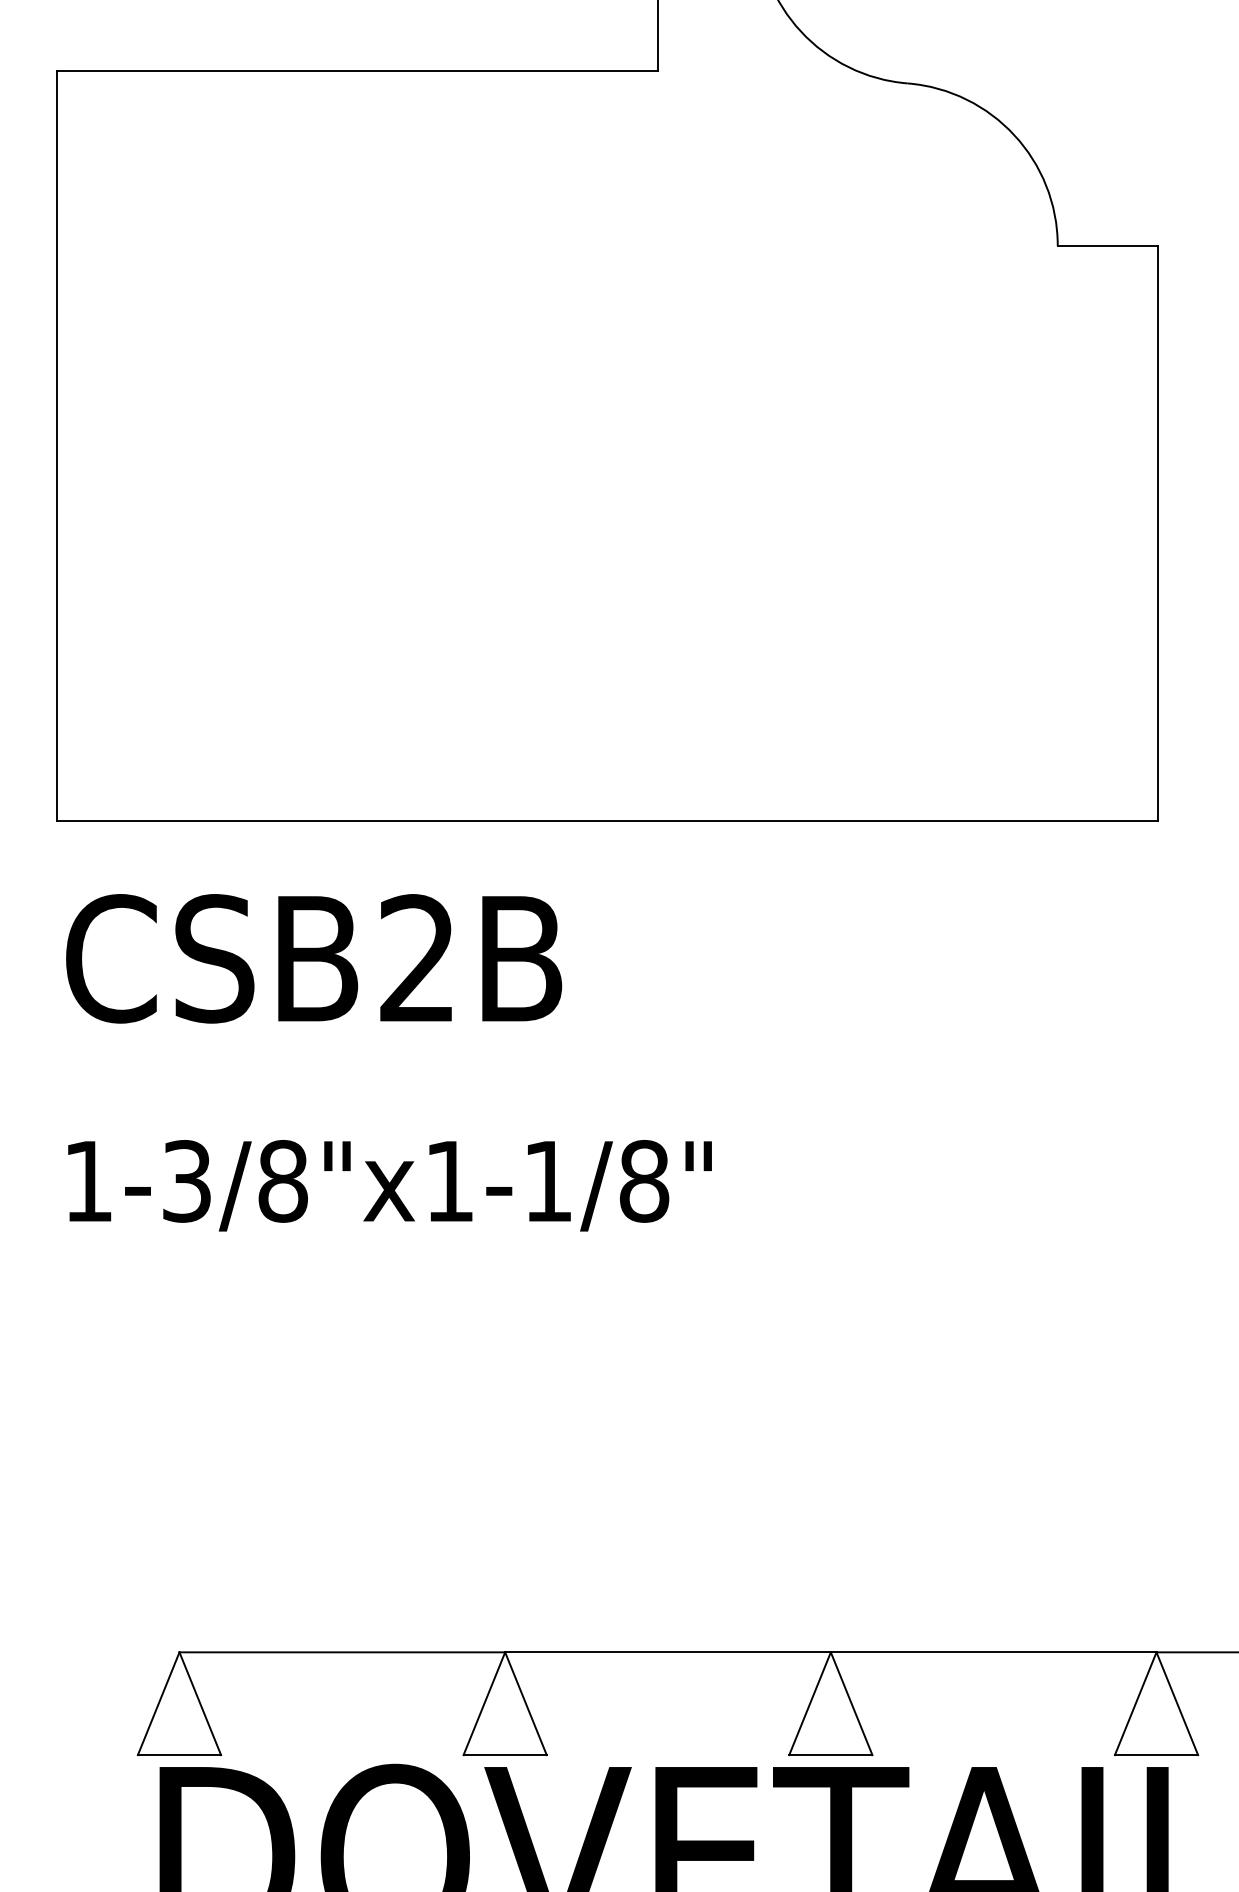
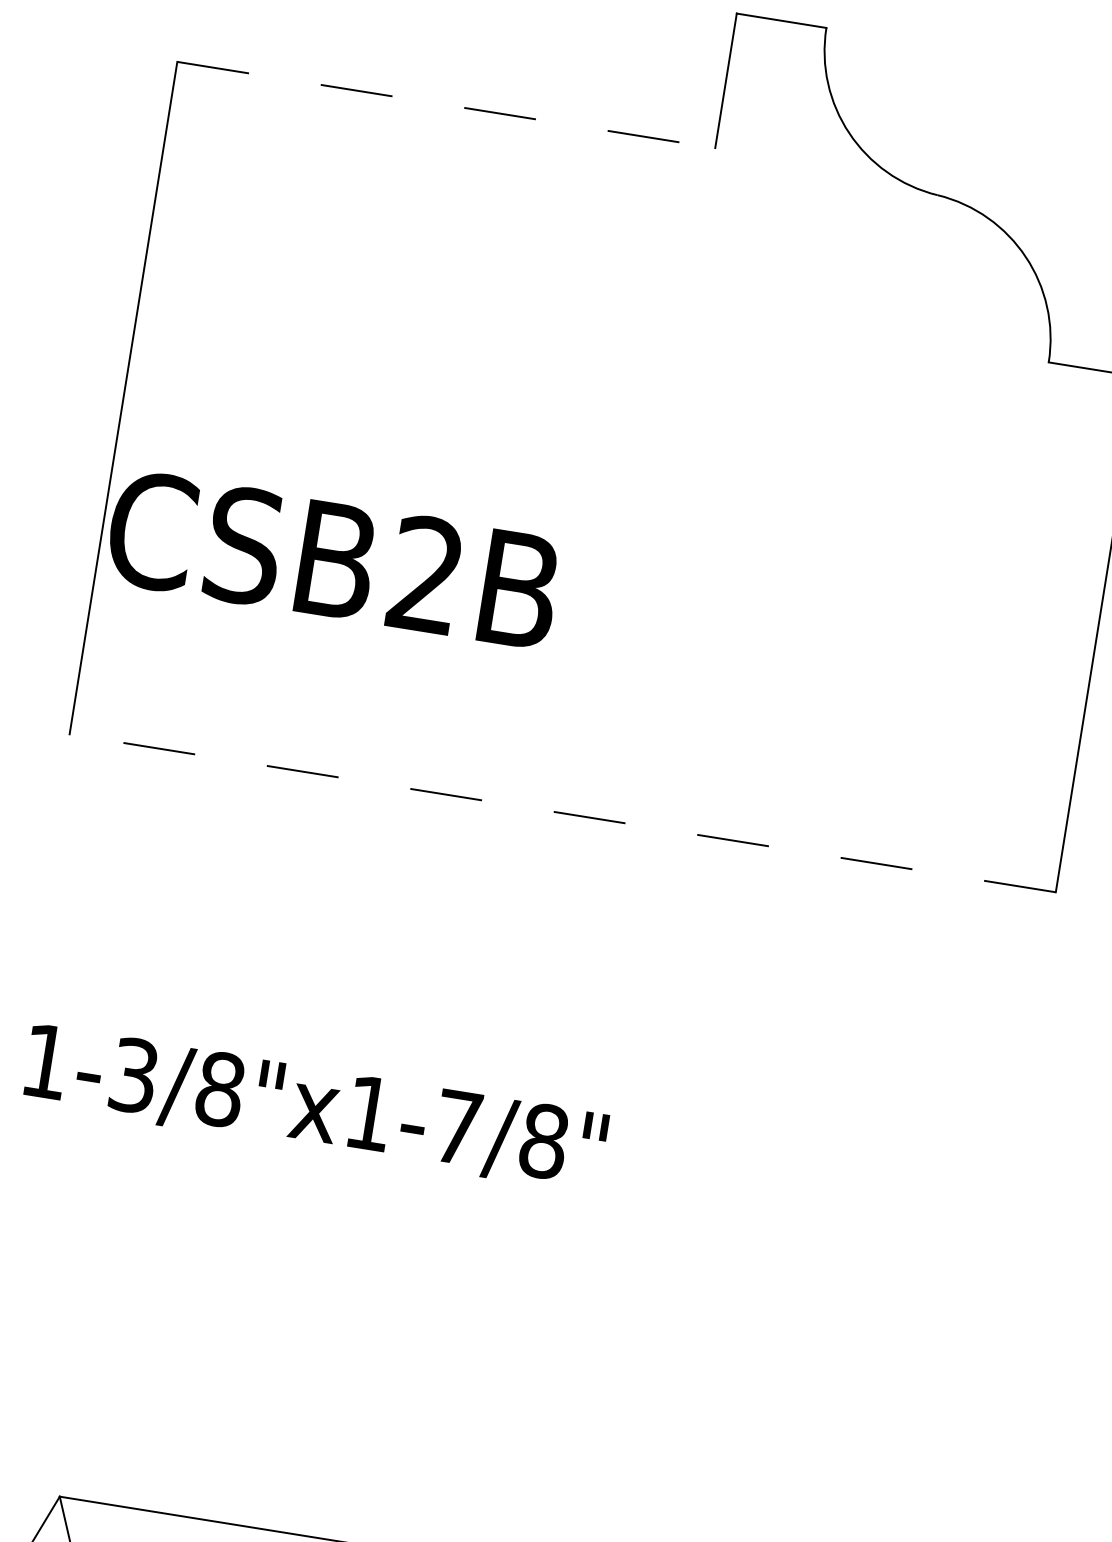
line: (357, 70) -> (446, 104), solid -> dashed
line: (607, 821) -> (562, 813), solid -> dashed
text: (314, 958) -> (333, 559), moved
text: (548, 1181) -> (458, 1127), 1-3/8"x1-1/8" -> 1-3/8"x1-7/8"

